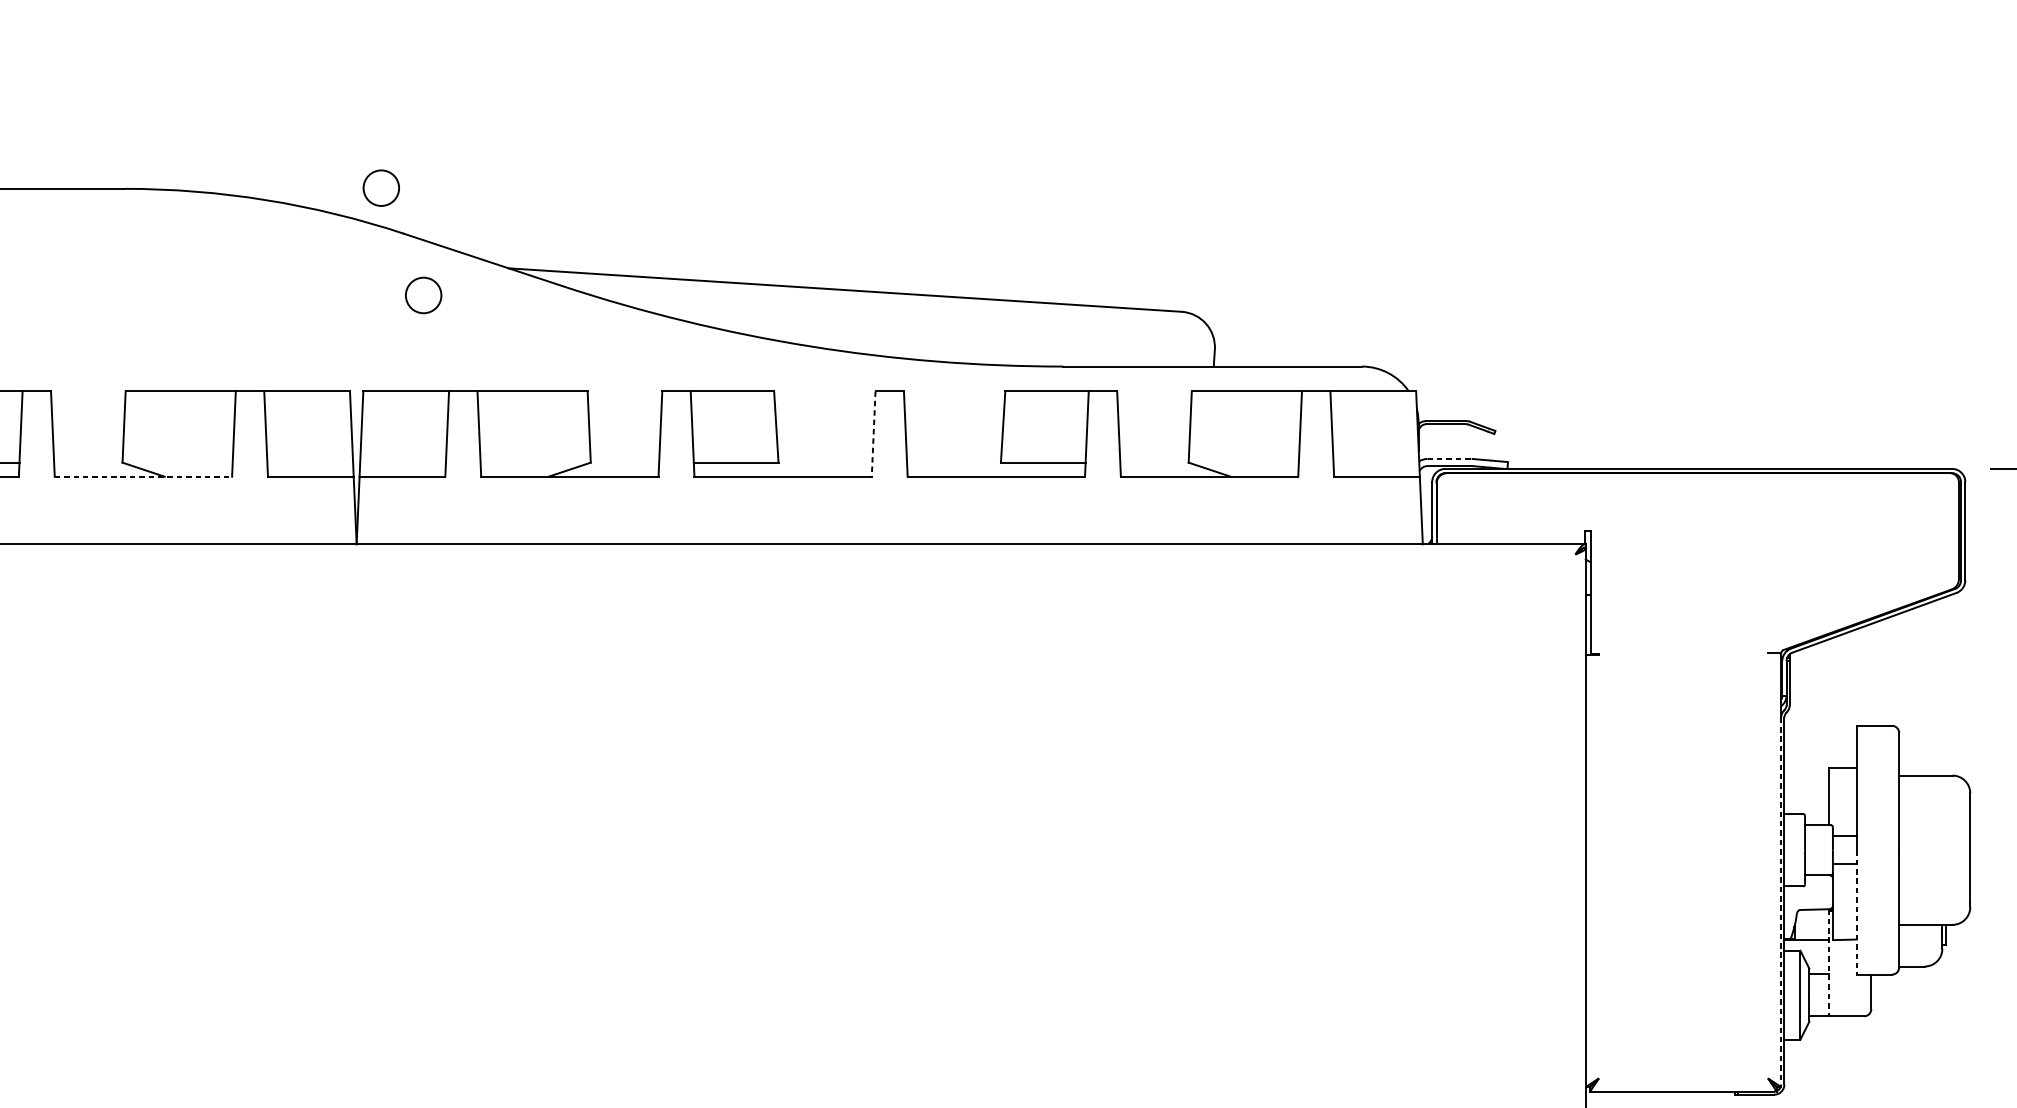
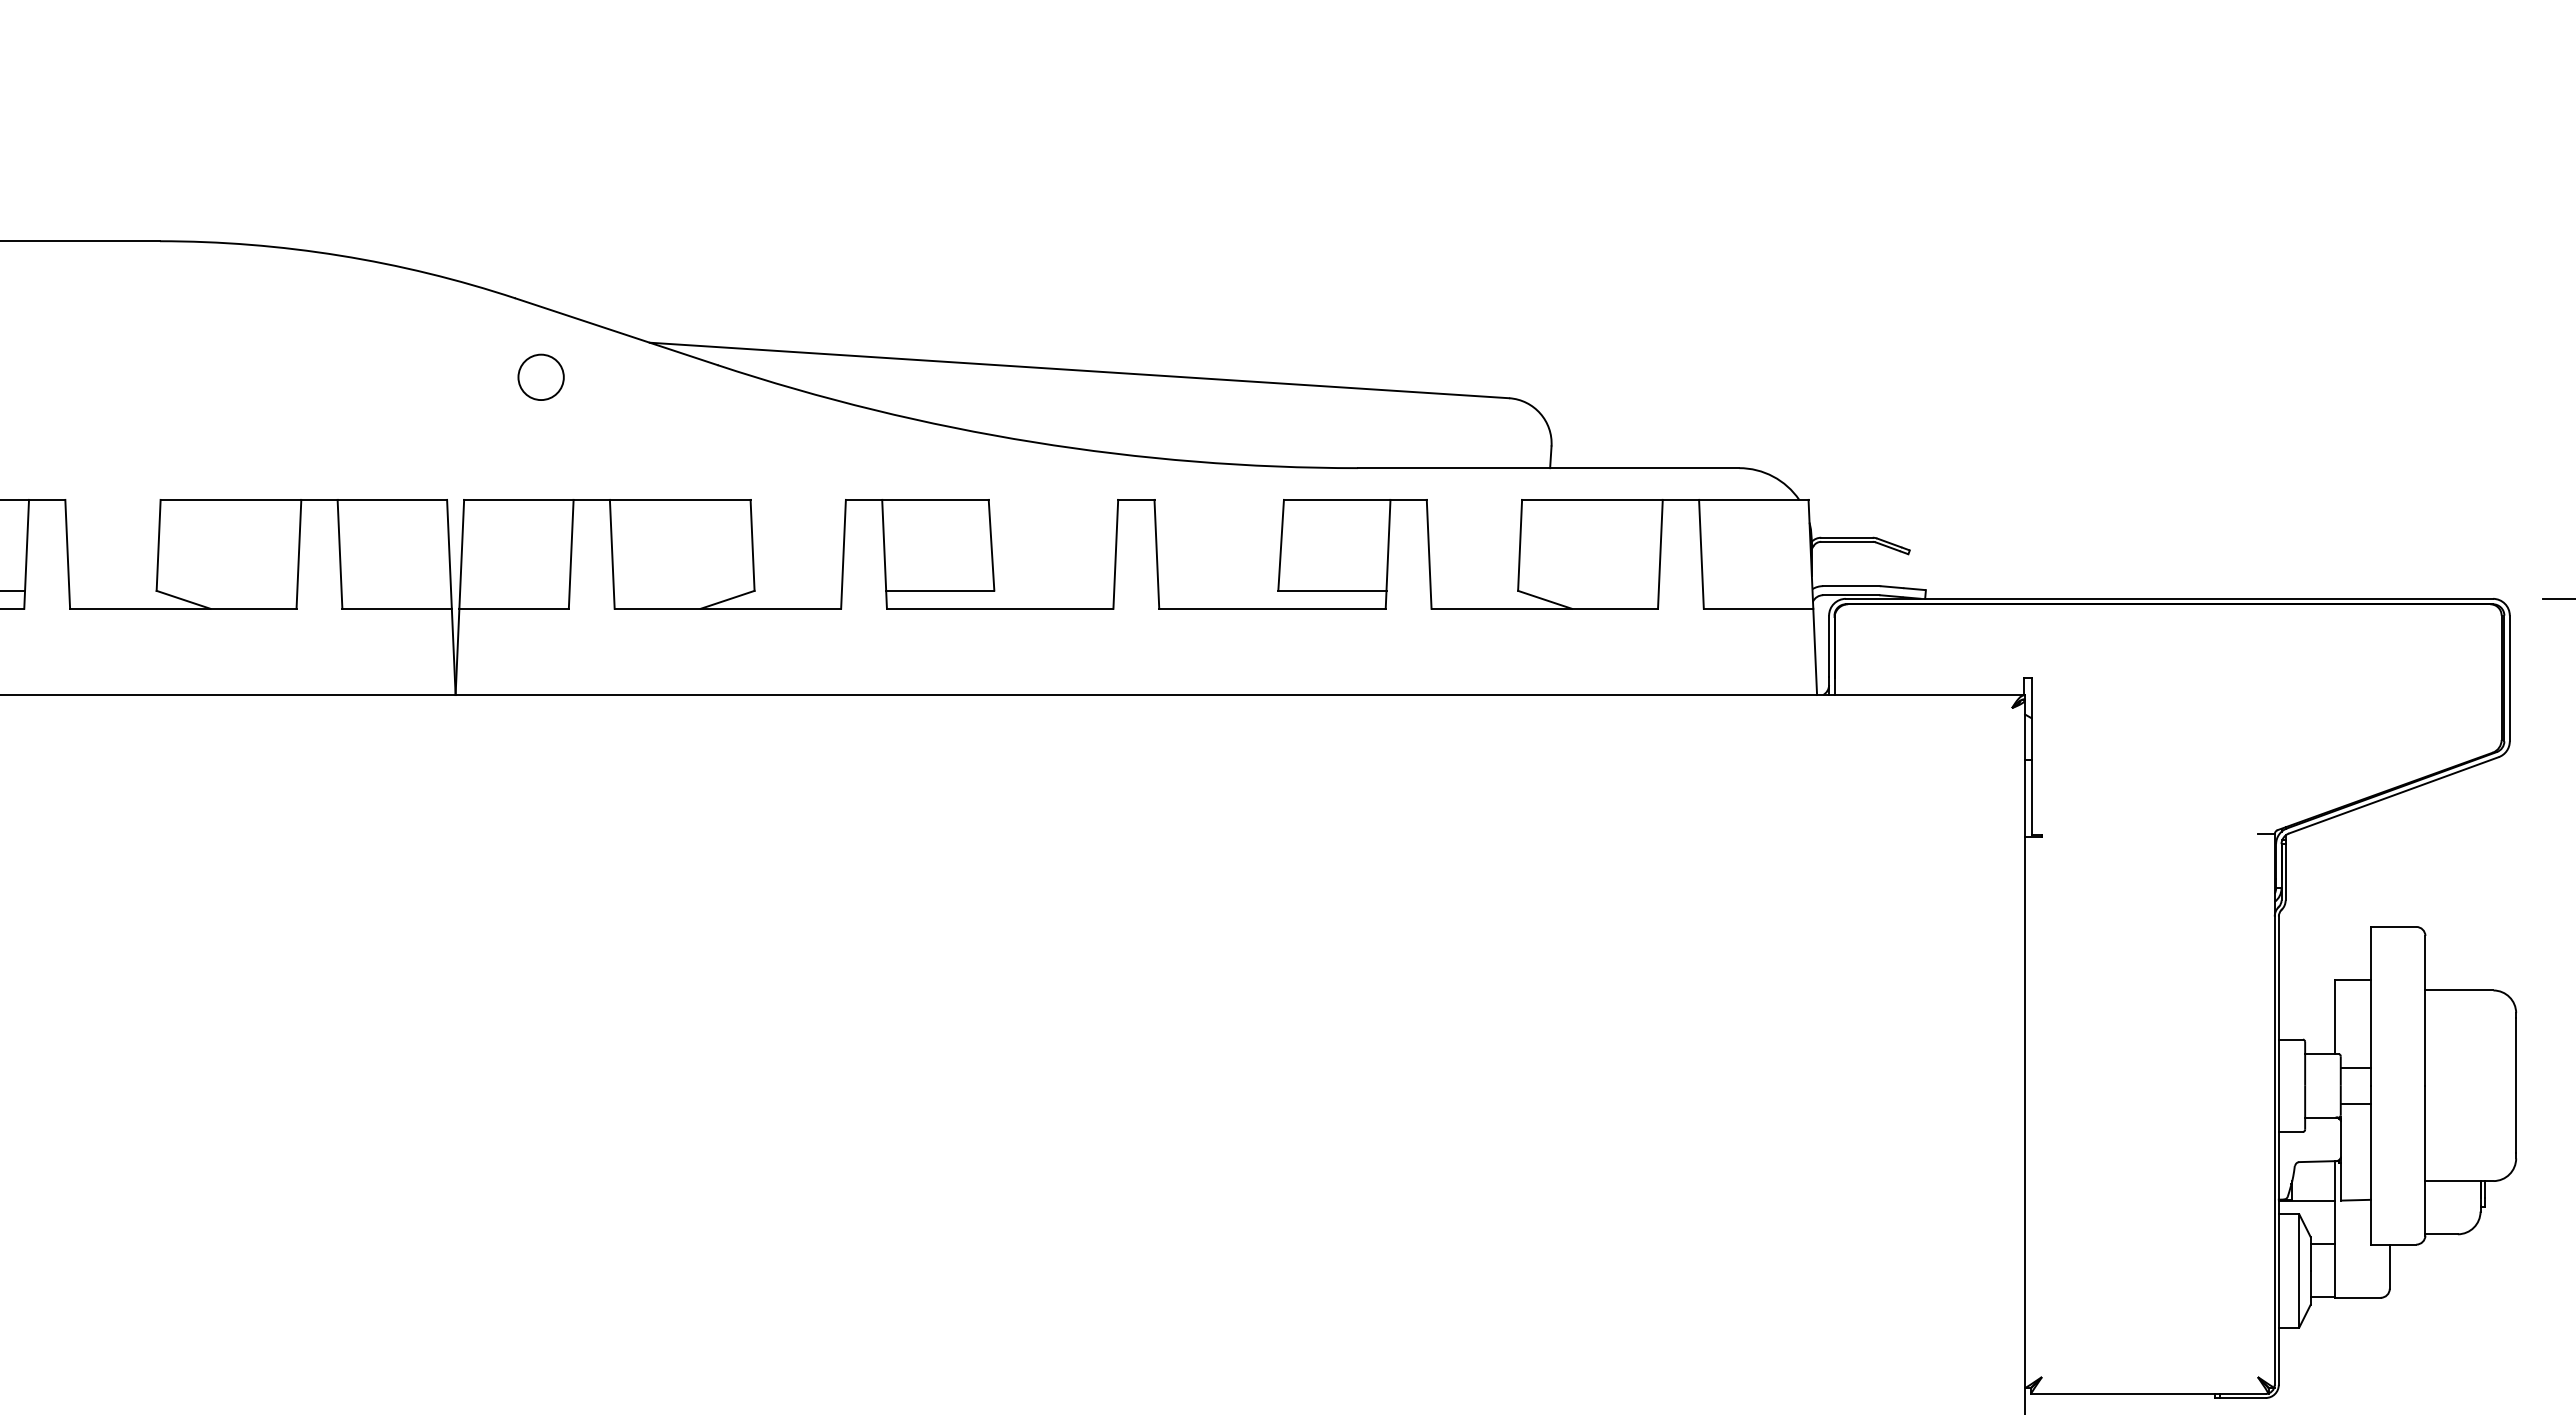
circle: (380, 187) -> (486, 239), removed
line: (873, 434) -> (1115, 554), dashed -> solid
line: (1449, 459) -> (1851, 586), dashed -> solid
line: (143, 476) -> (183, 608), dashed -> solid
line: (1781, 901) -> (2274, 1151), dashed -> solid
line: (1856, 912) -> (2370, 1165), dashed -> solid
line: (1828, 962) -> (2335, 1229), dashed -> solid

